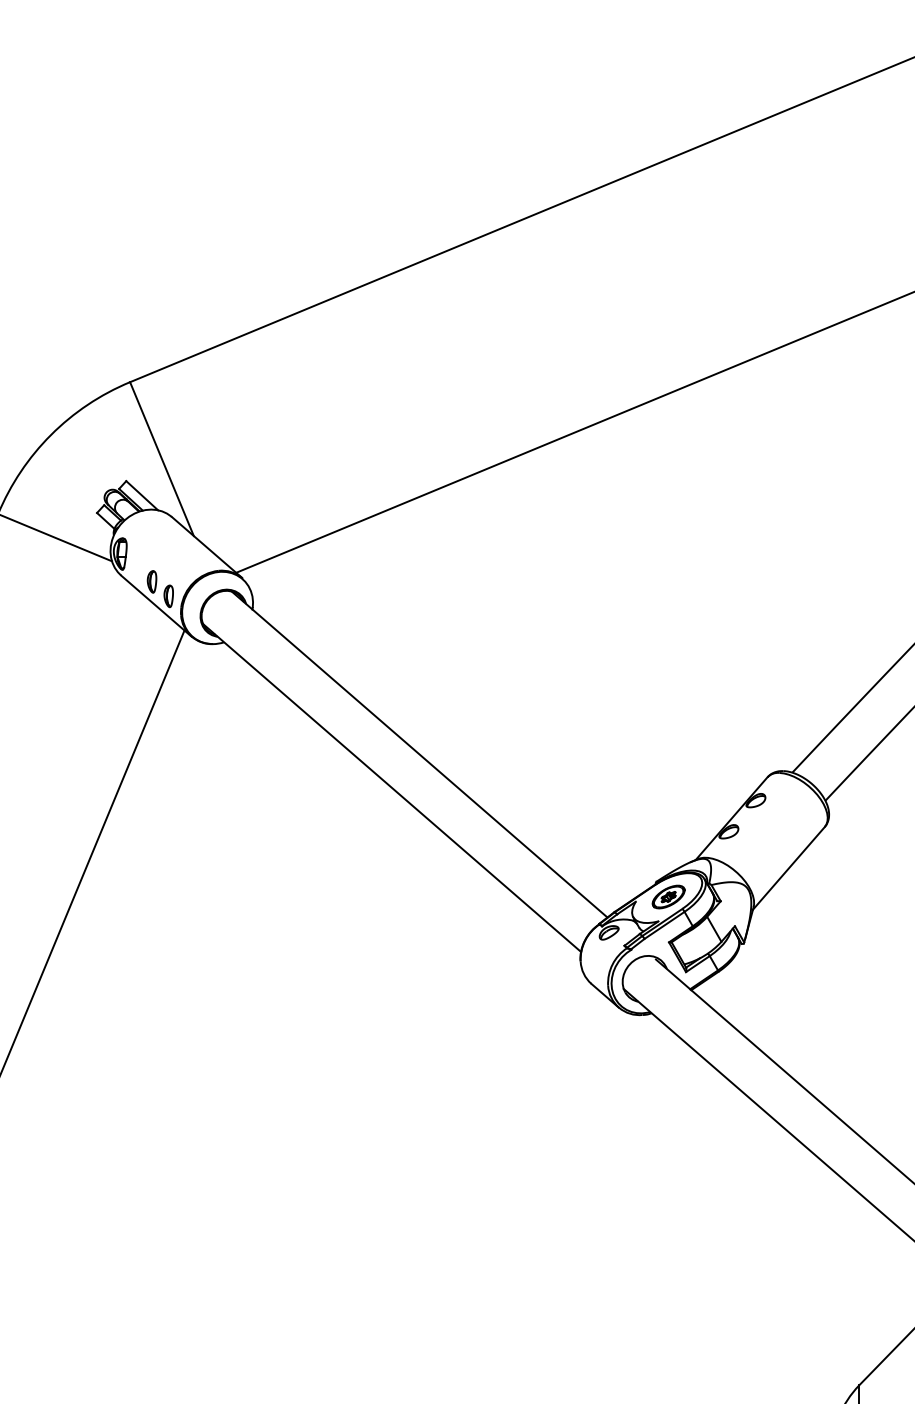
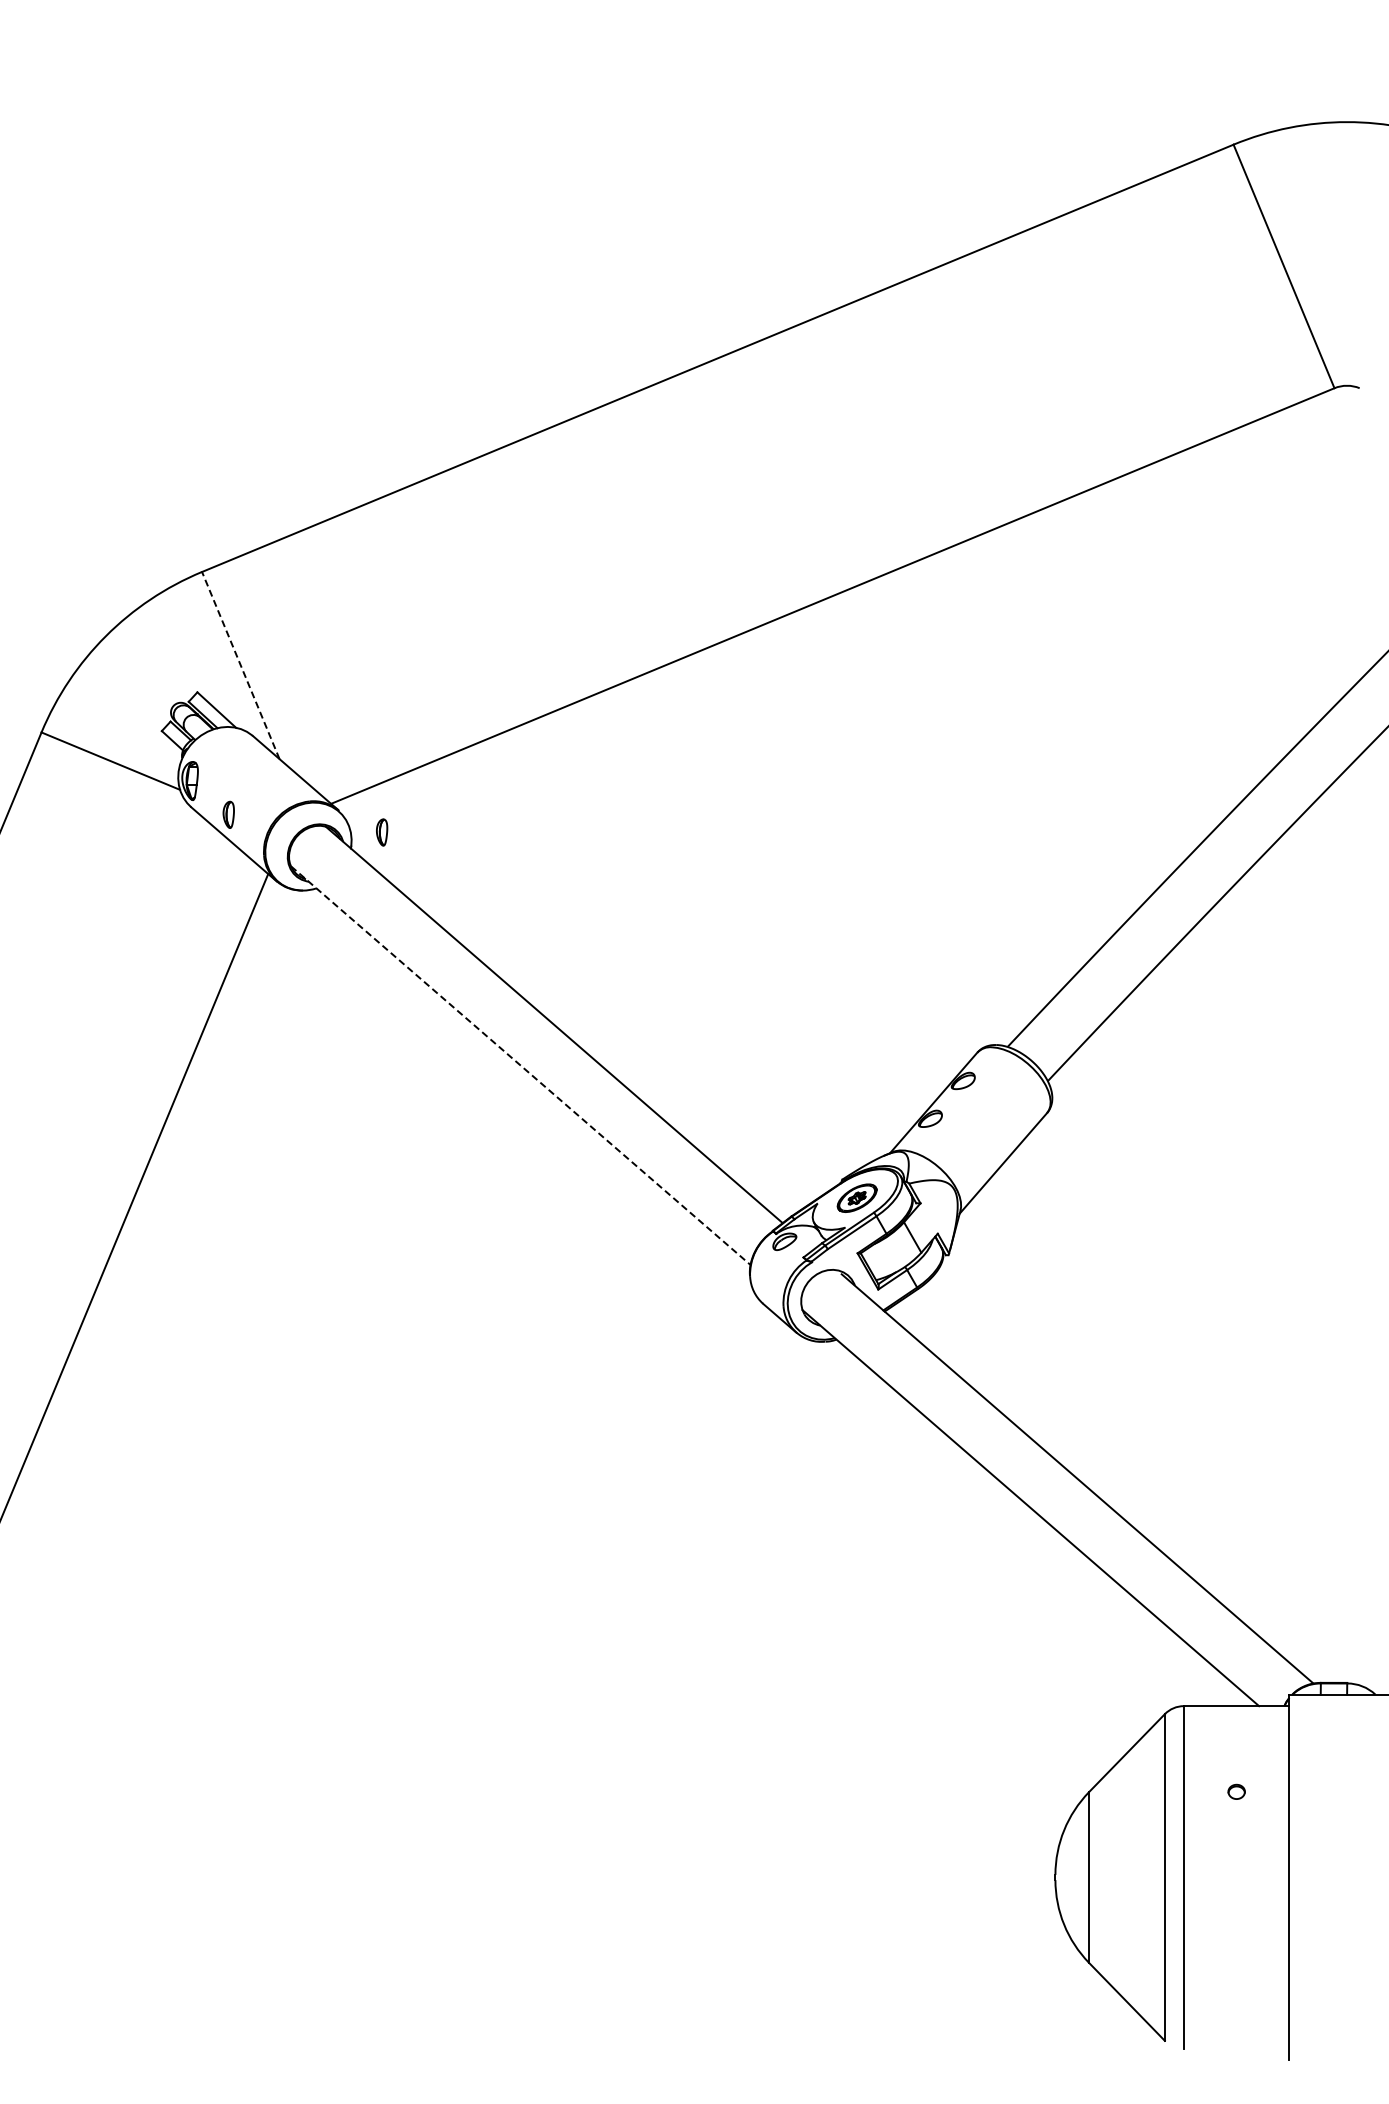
line: (161, 459) -> (240, 665), solid -> dashed
part: (169, 596) -> (382, 832), moved
line: (392, 788) -> (521, 1066), solid -> dashed

